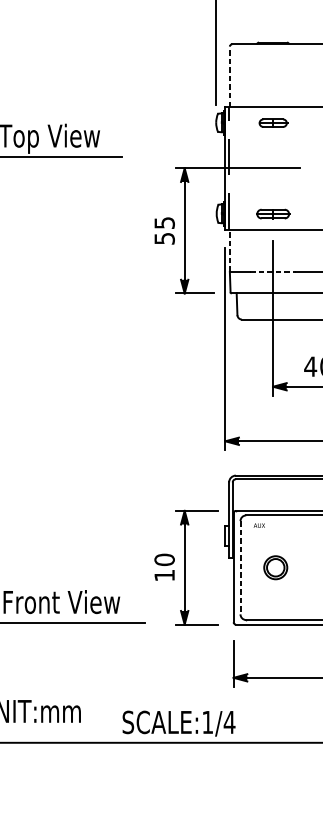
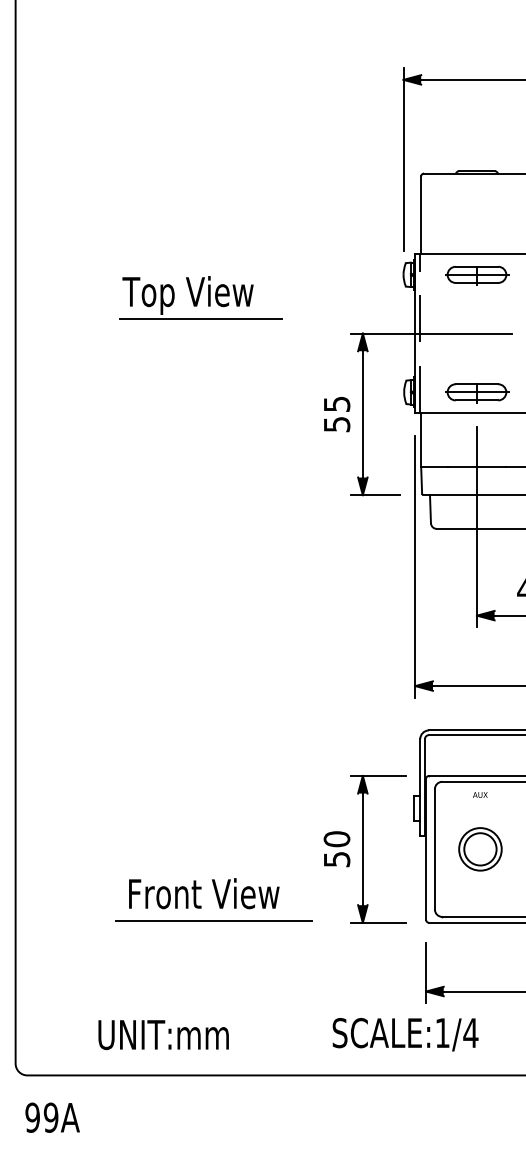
line: (230, 76) -> (421, 215), dashed -> solid
part: (273, 123) -> (477, 275), size x1.67
part: (273, 214) -> (477, 393), size x1.43
line: (230, 250) -> (421, 439), dashed -> solid
line: (273, 272) -> (477, 467), dashed -> solid
text: (259, 525) -> (480, 794), moved
line: (240, 567) -> (434, 849), dashed -> solid
part: (275, 567) -> (480, 849), size x1.43
text: (165, 575) -> (337, 859), 10 -> 50
text: (178, 723) -> (405, 1034), moved

